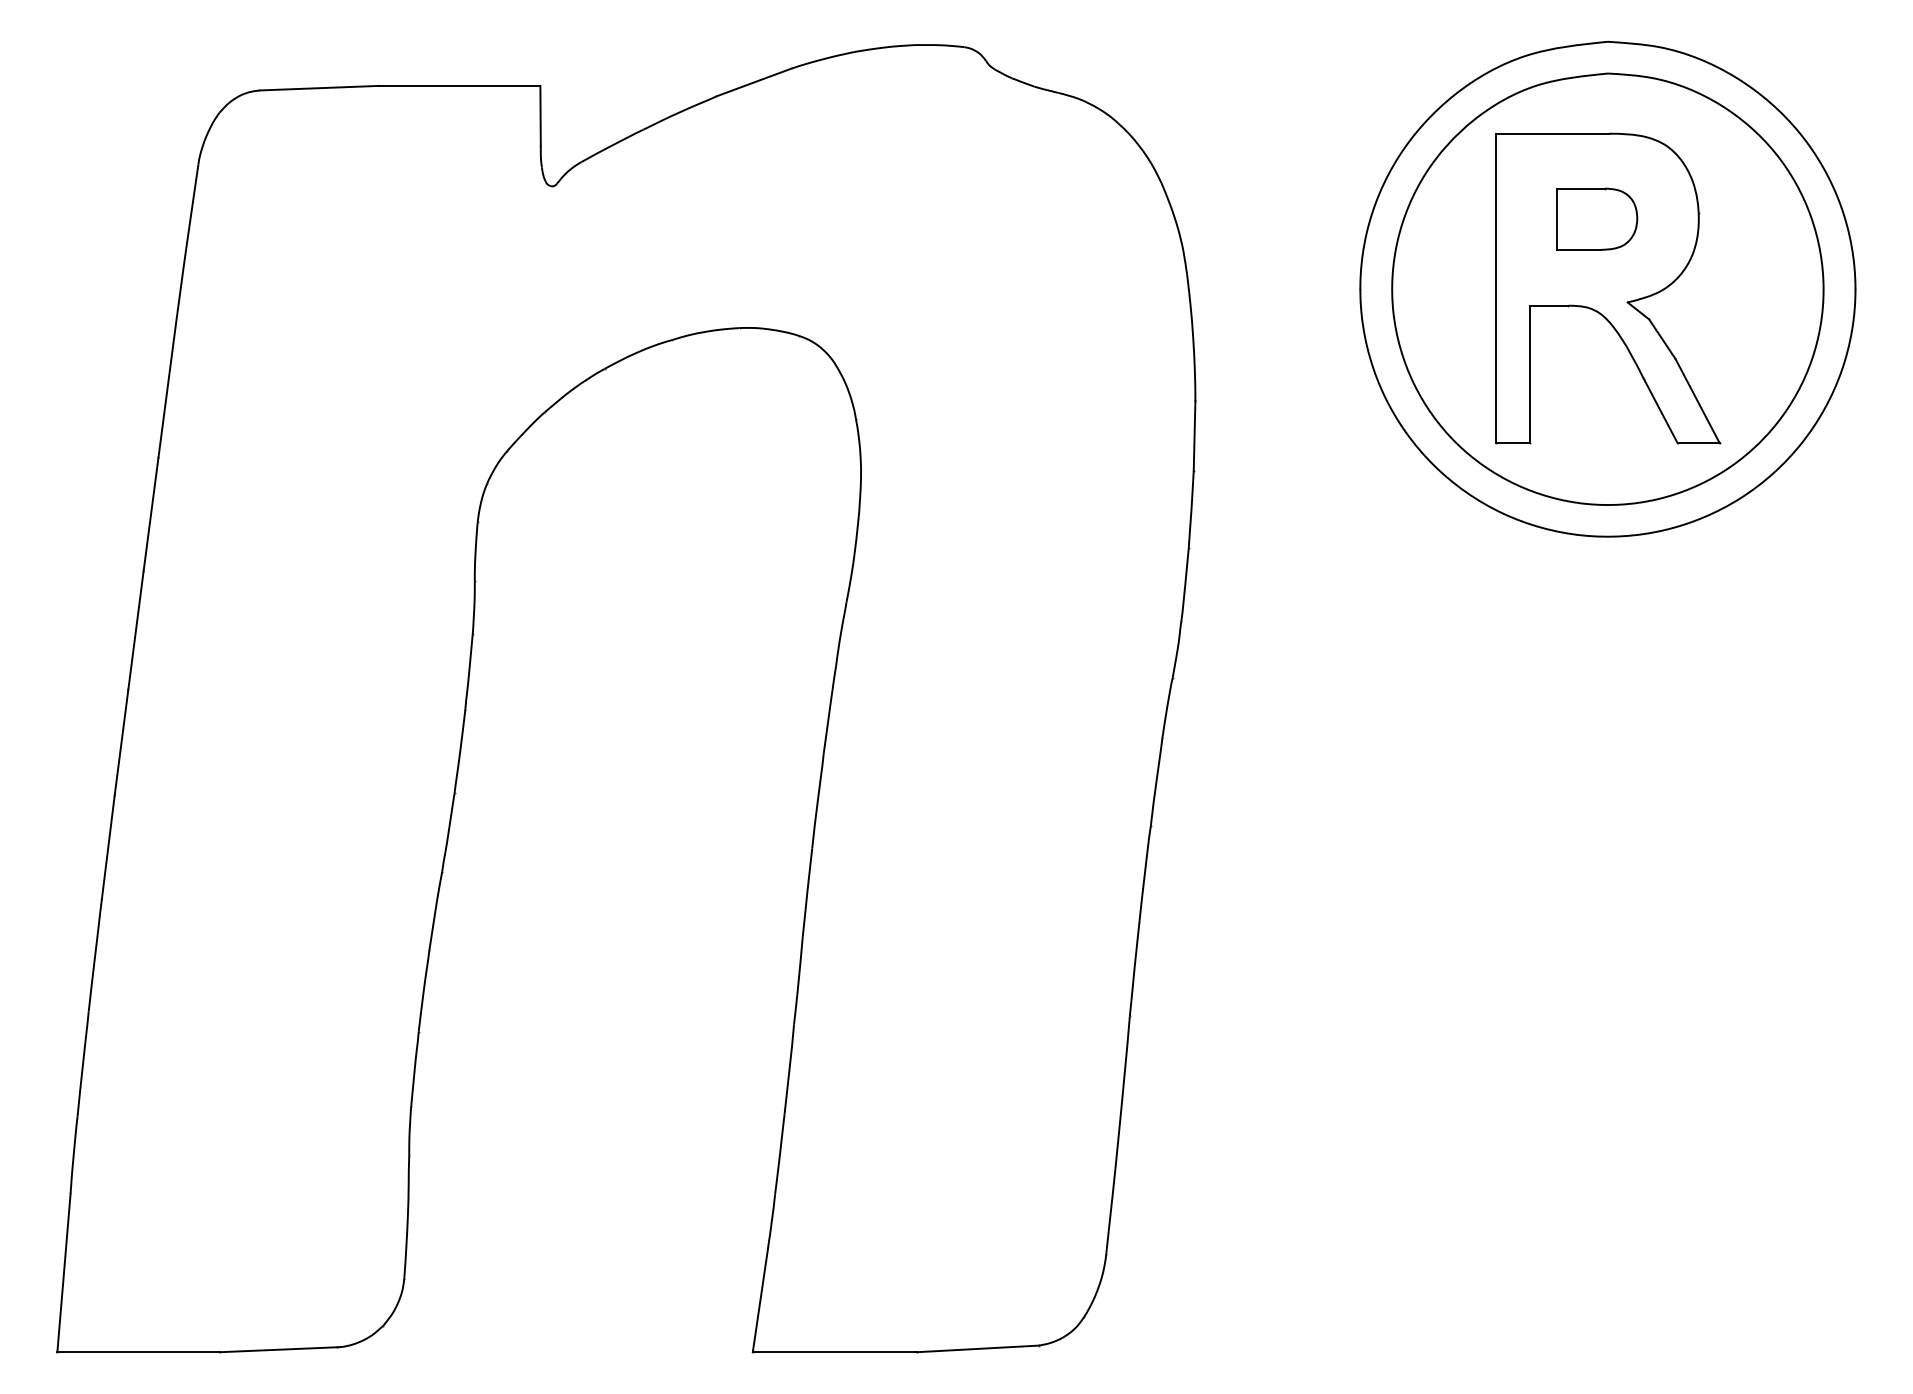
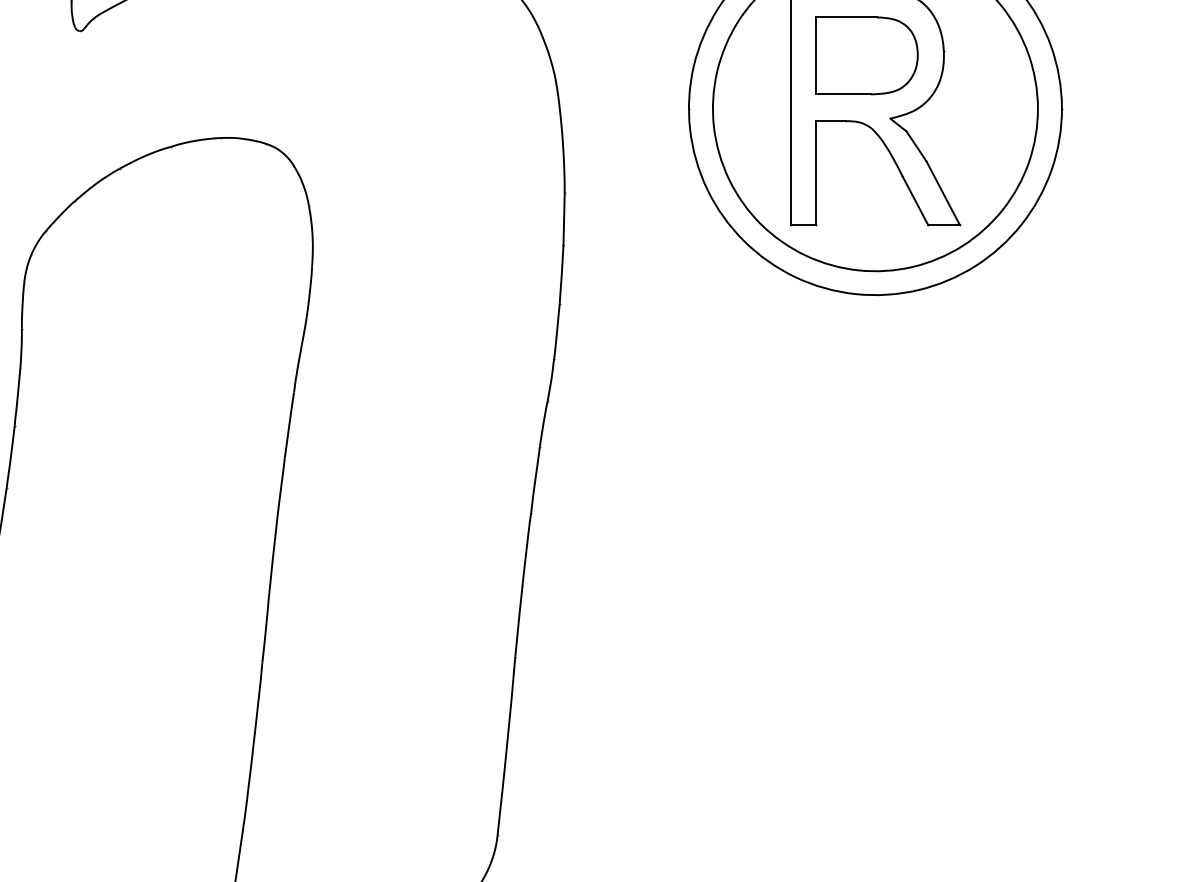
part: (1596, 219) -> (866, 56), size x1.67

